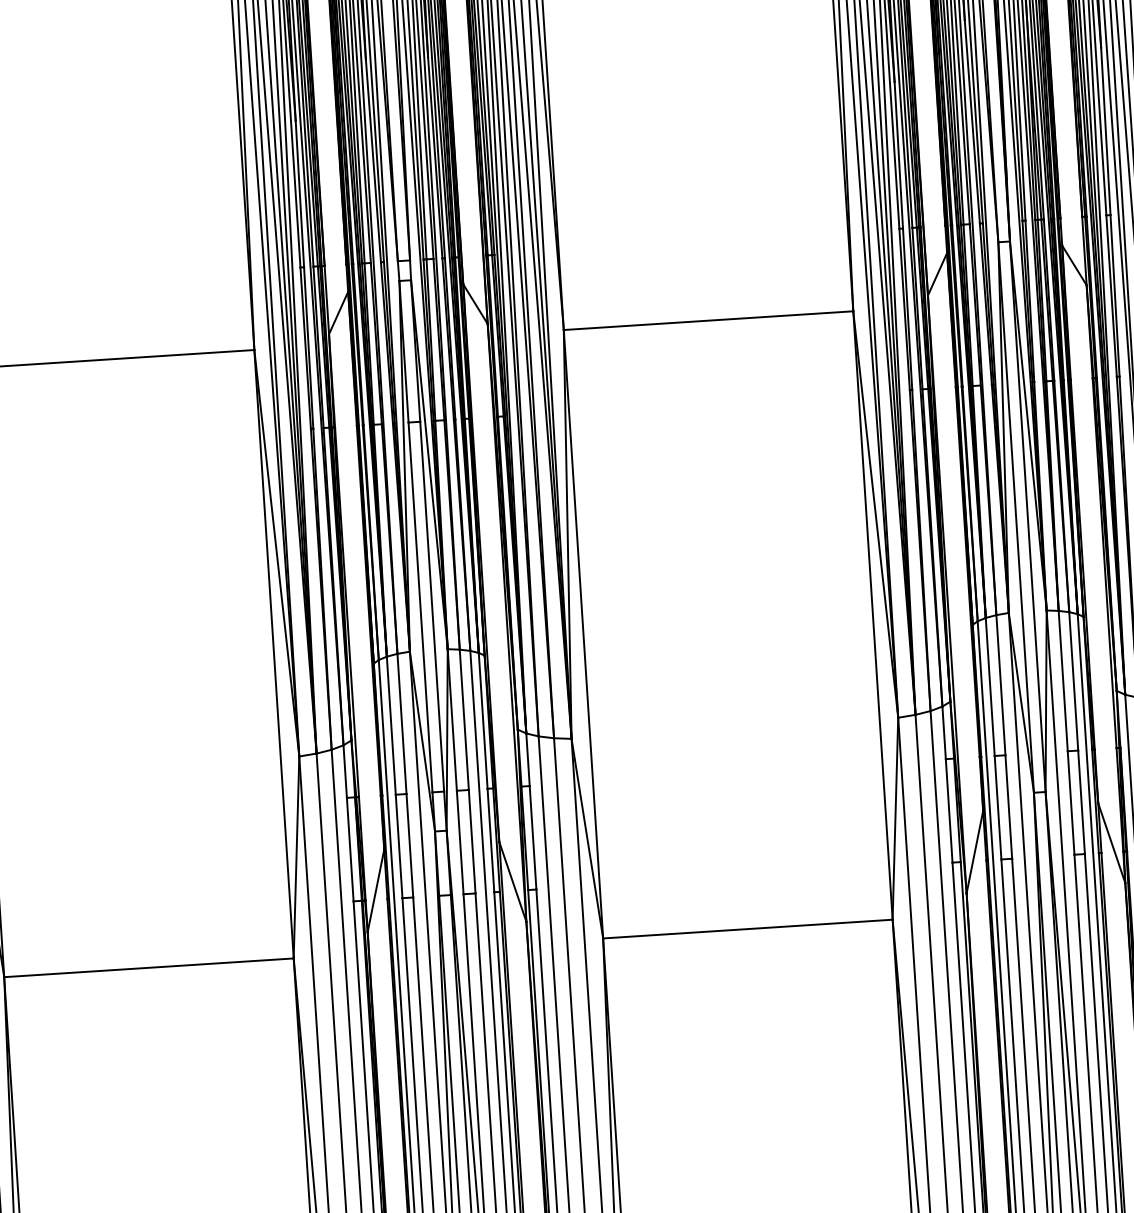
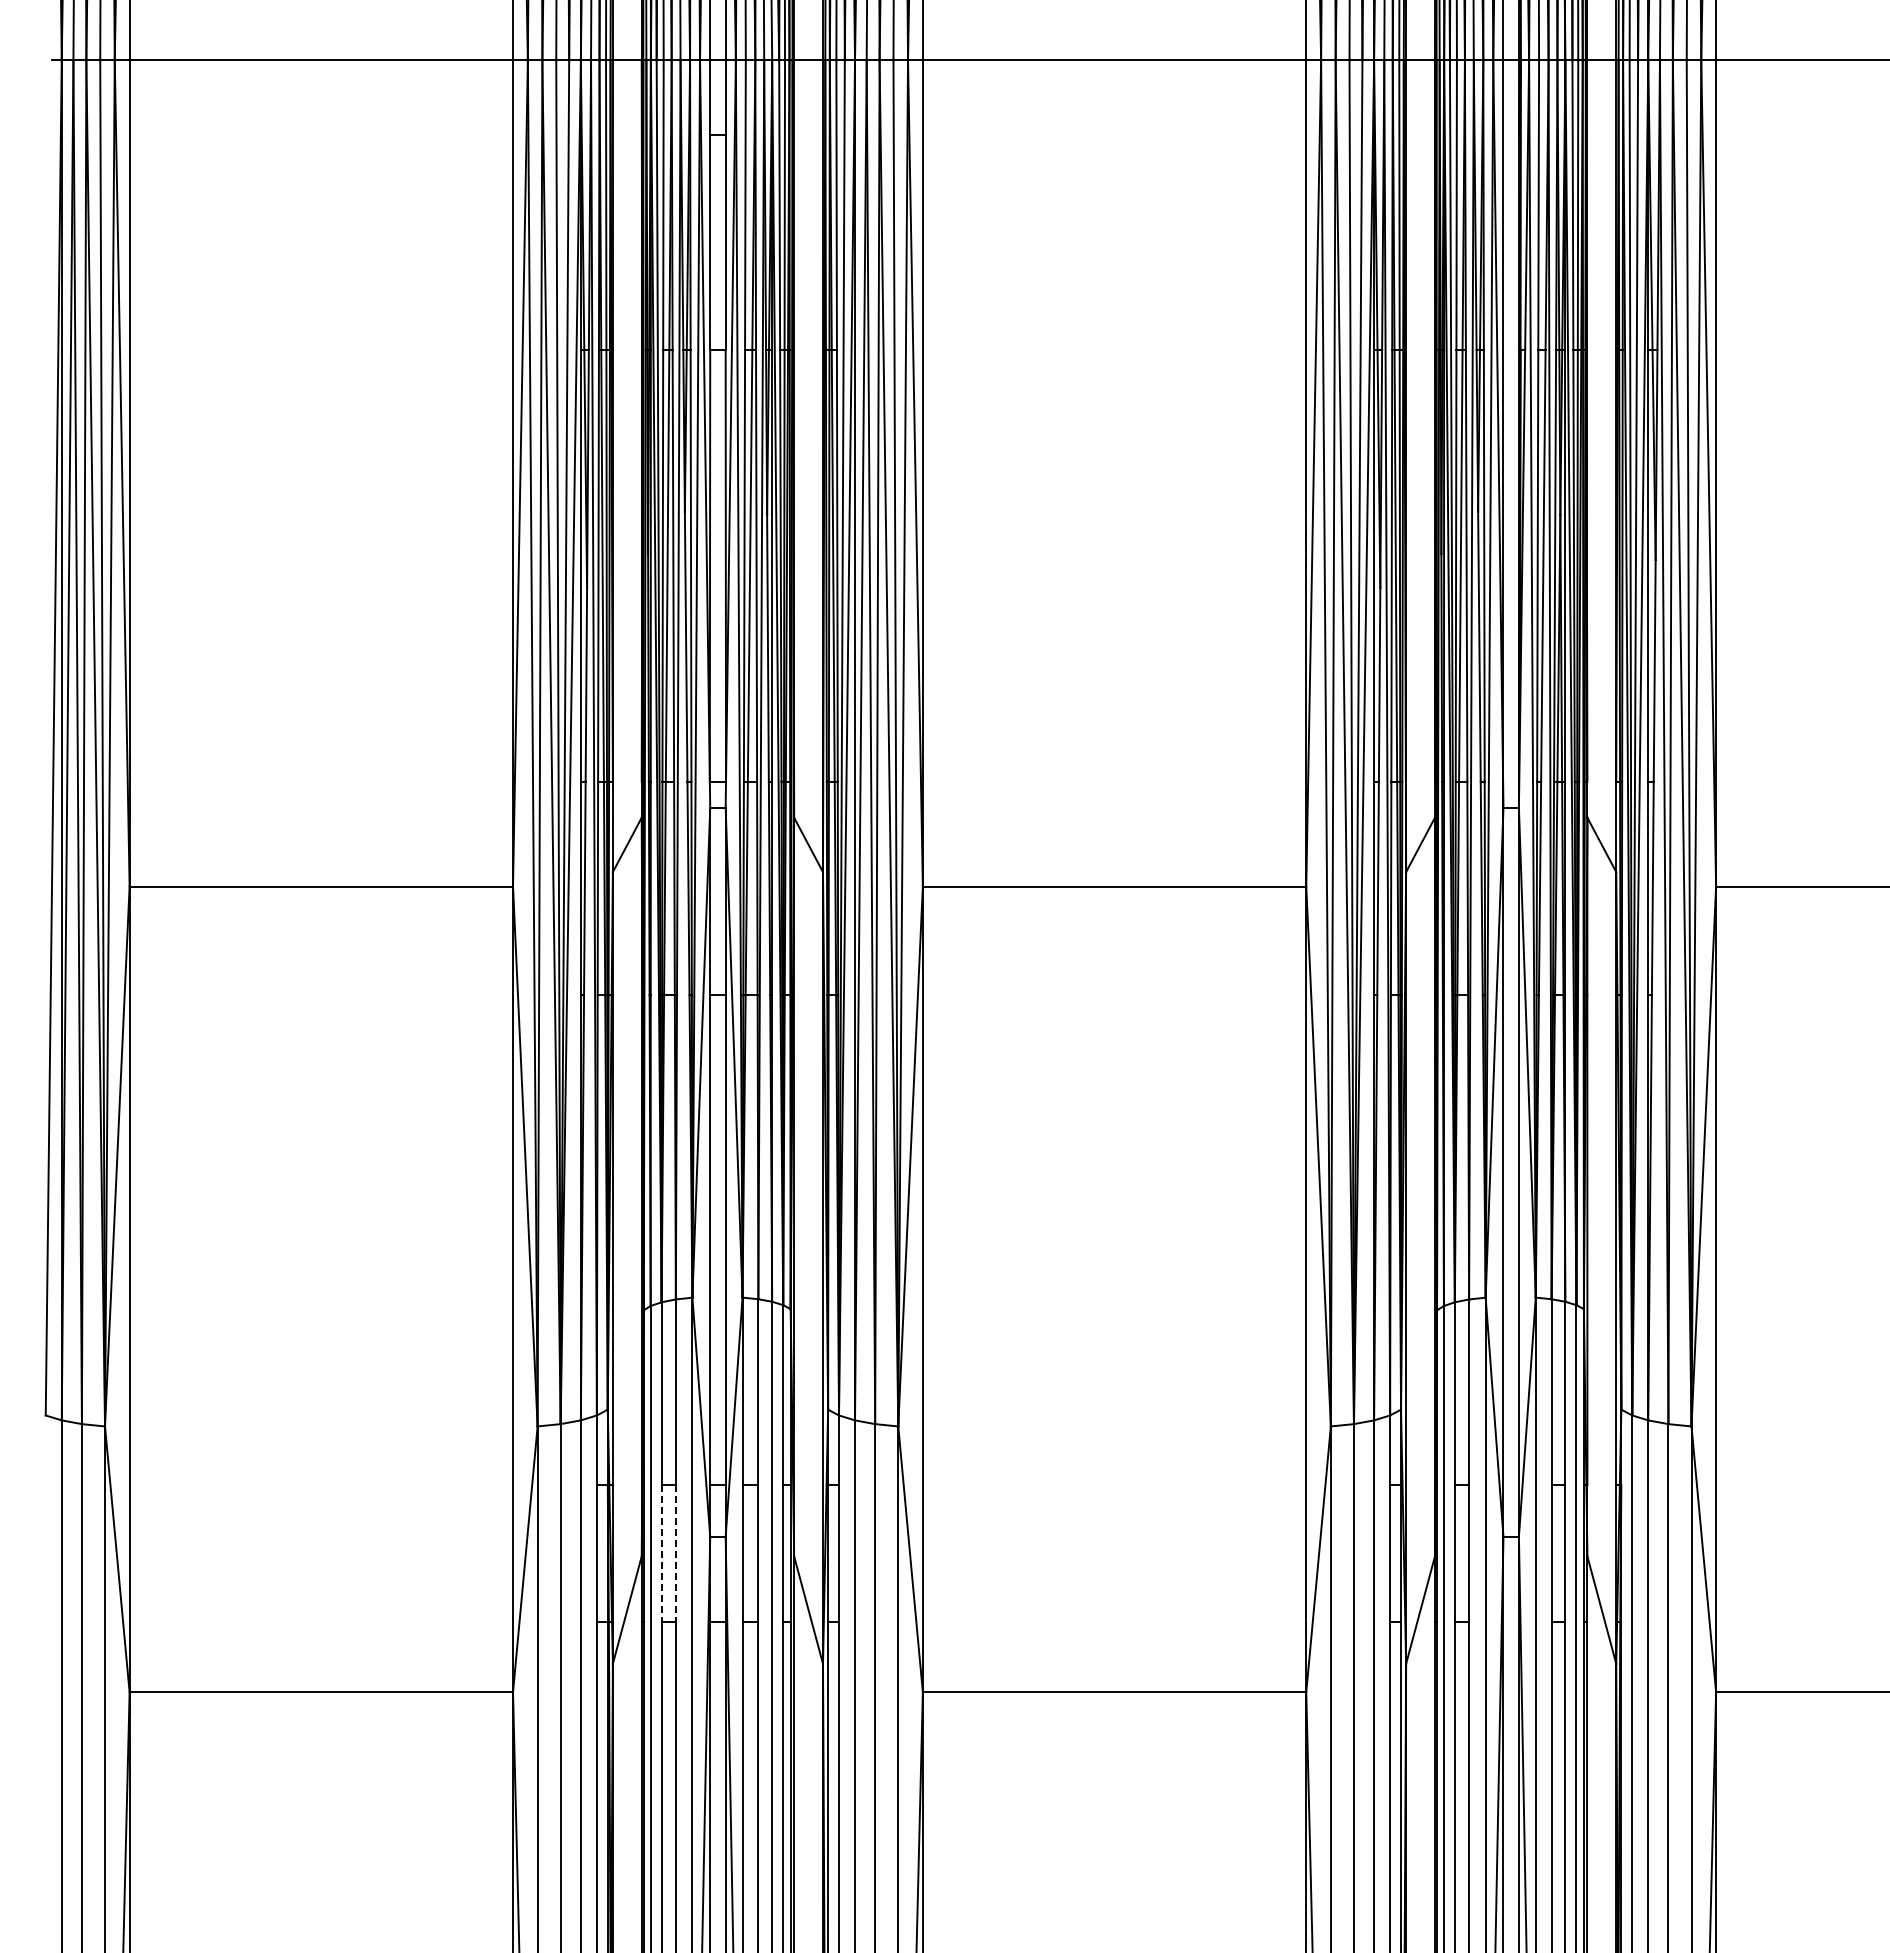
line: (409, 845) -> (675, 1553), solid -> dashed
line: (399, 846) -> (661, 1553), solid -> dashed

